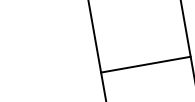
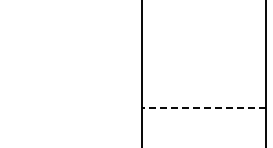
line: (145, 64) -> (203, 107), solid -> dashed

